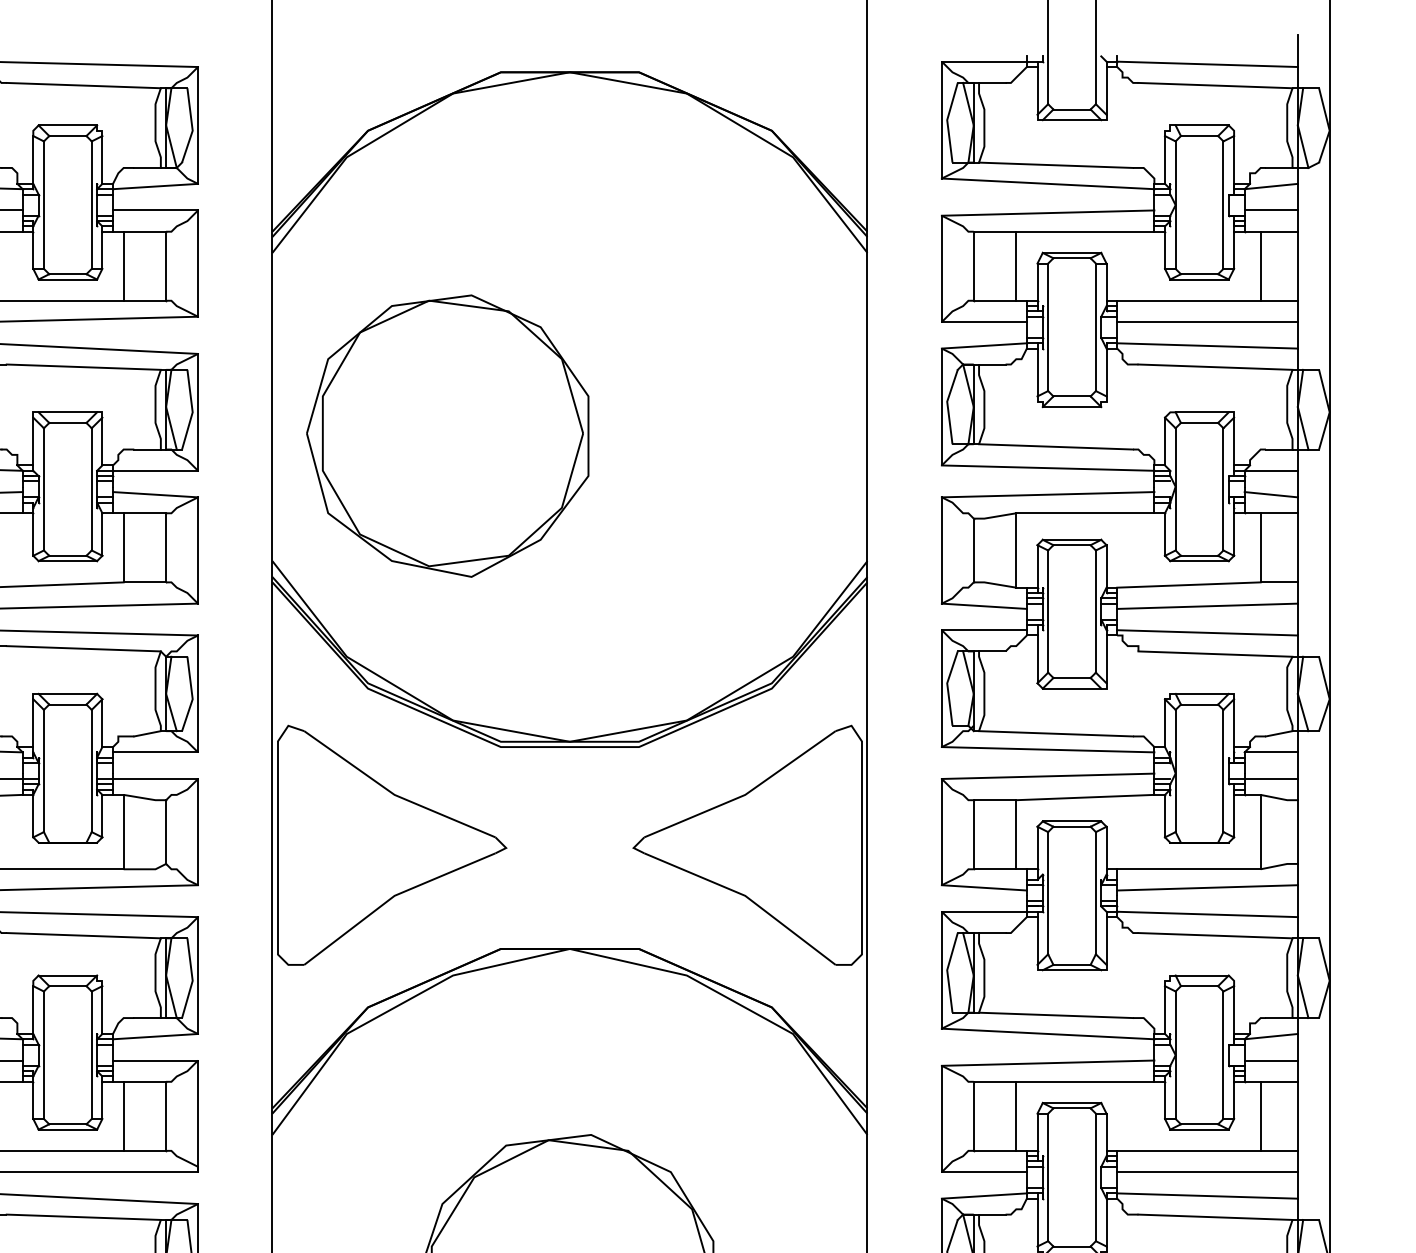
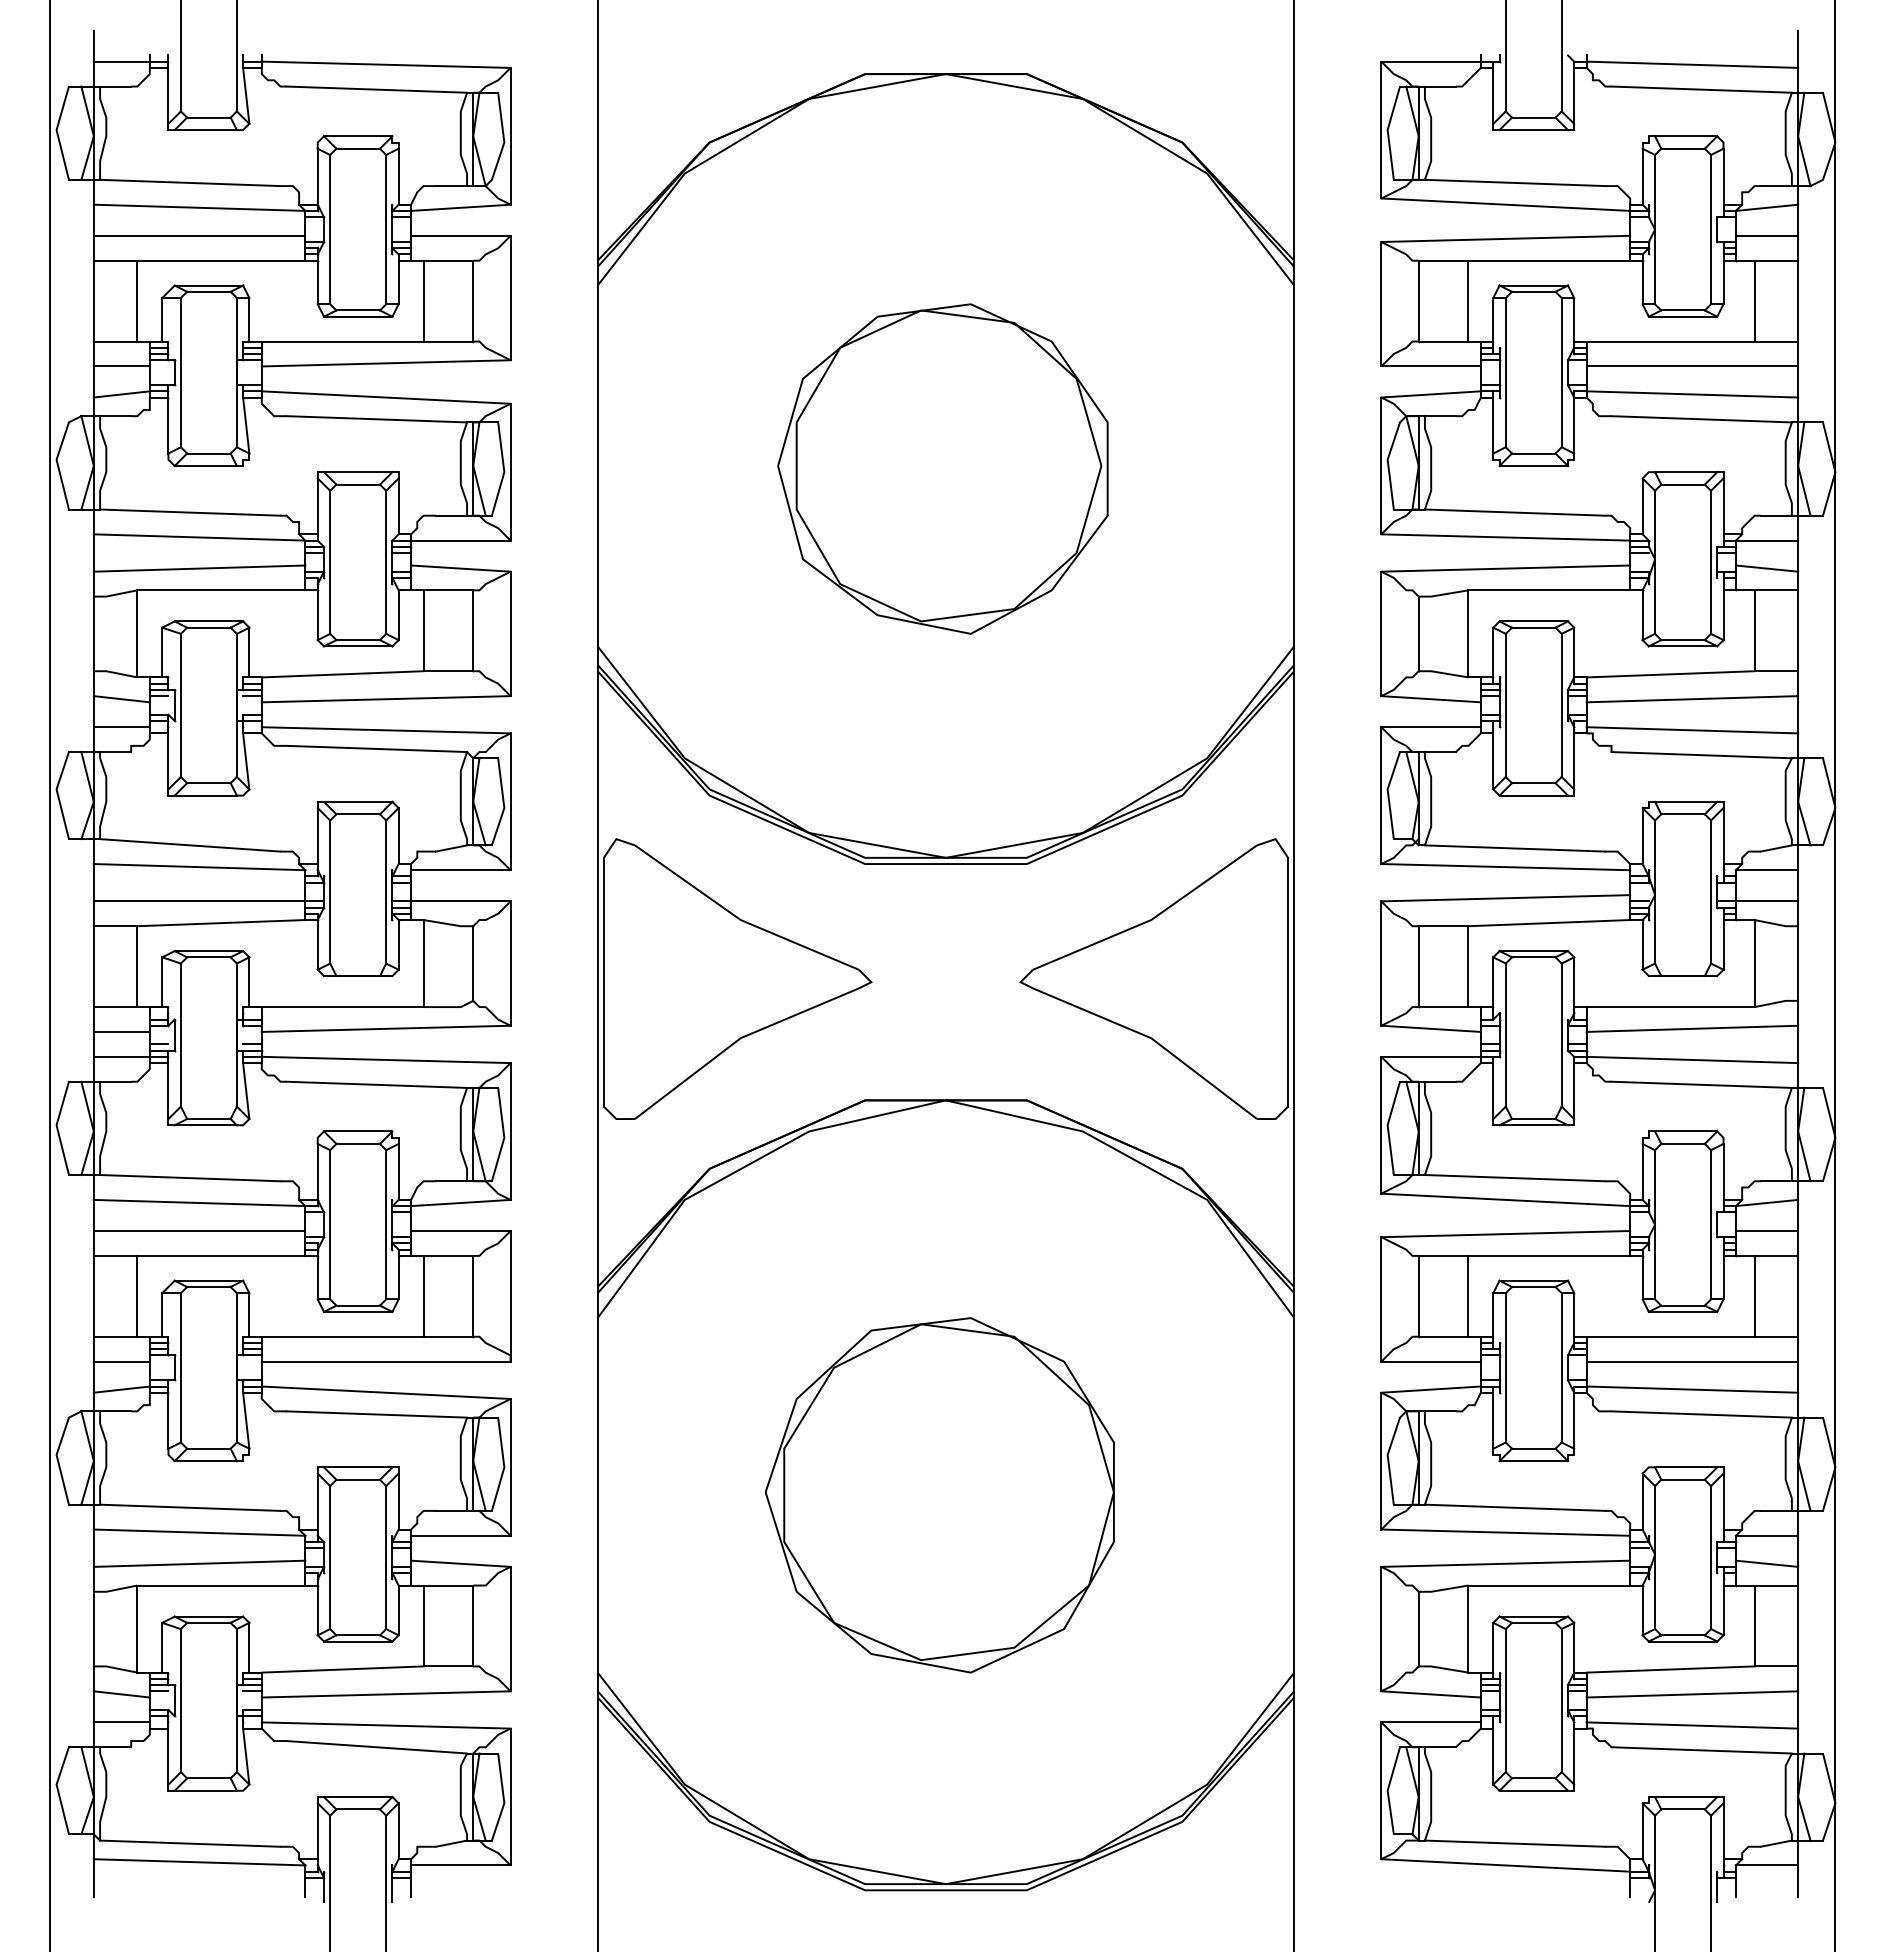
part: (447, 435) -> (942, 468), moved

